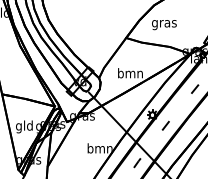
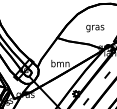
text: (164, 25) -> (95, 28), moved

